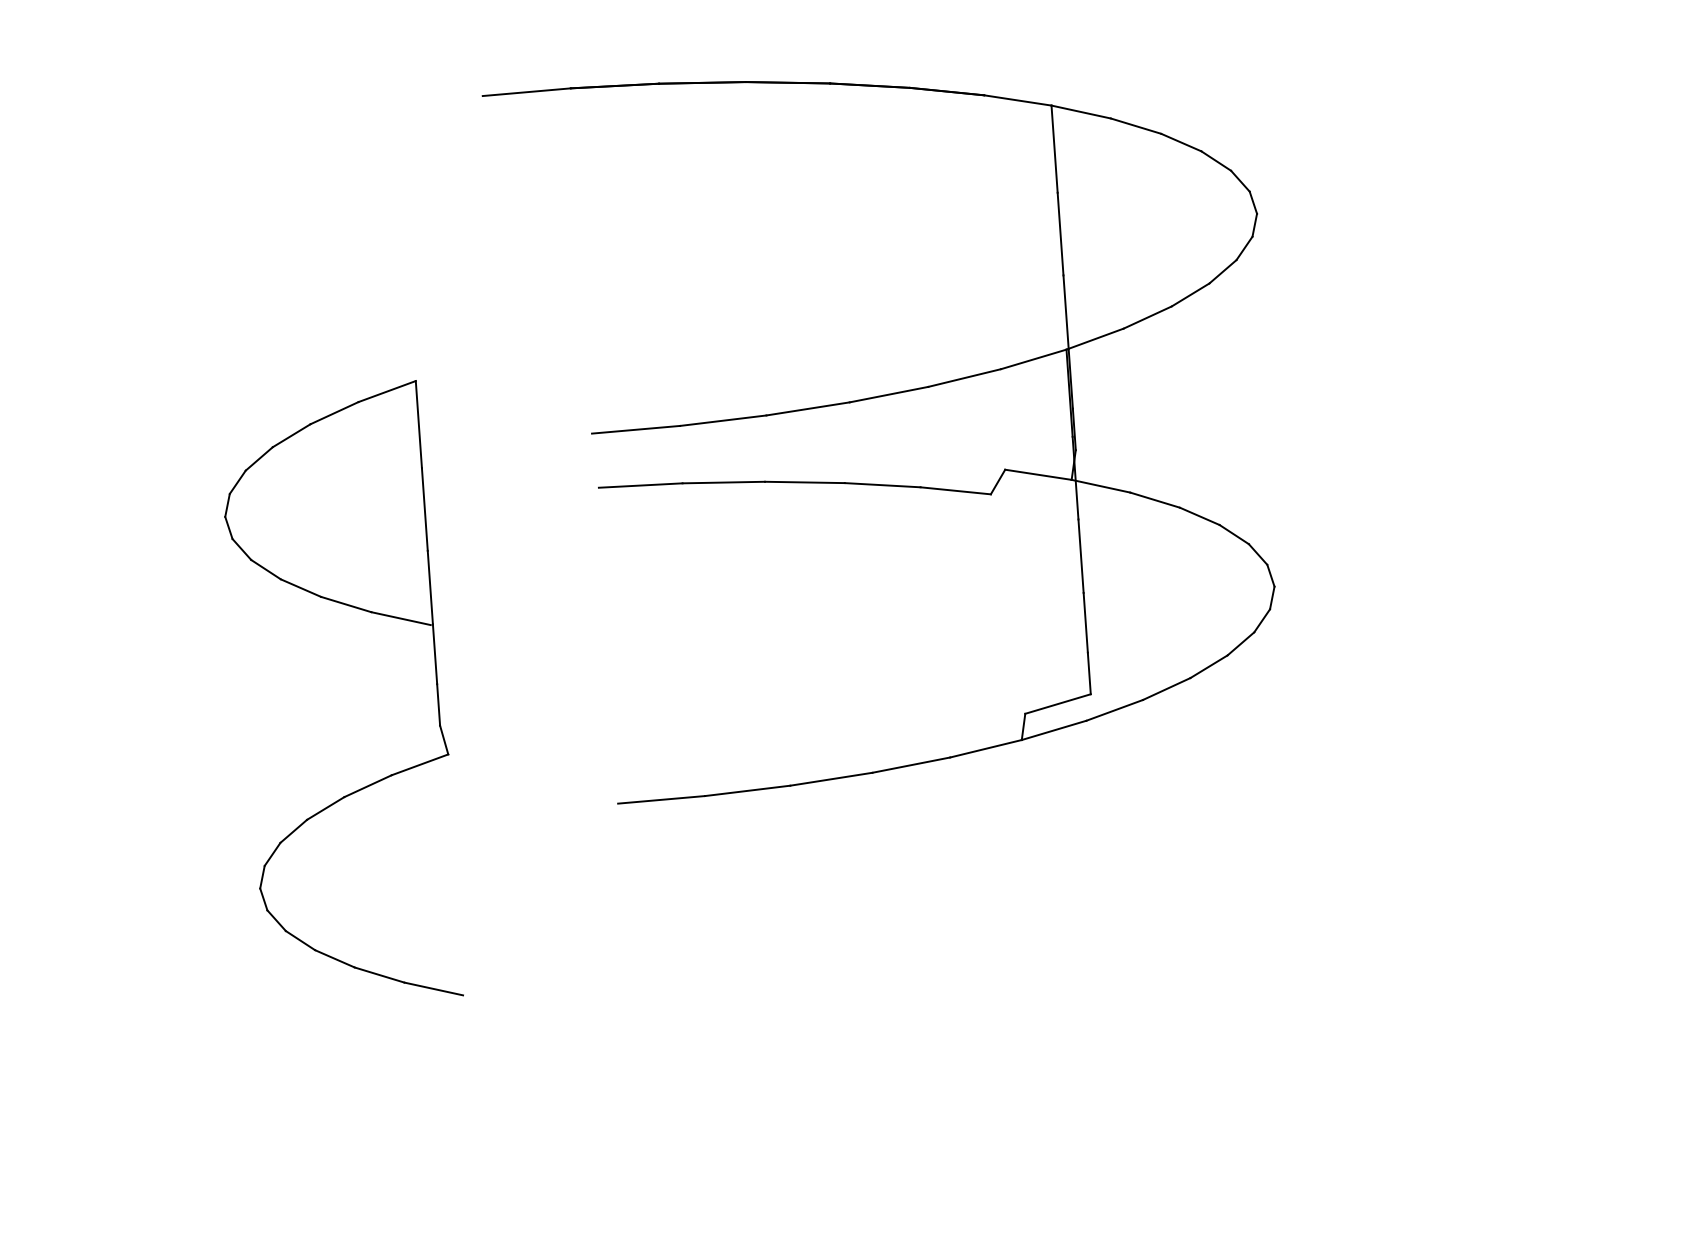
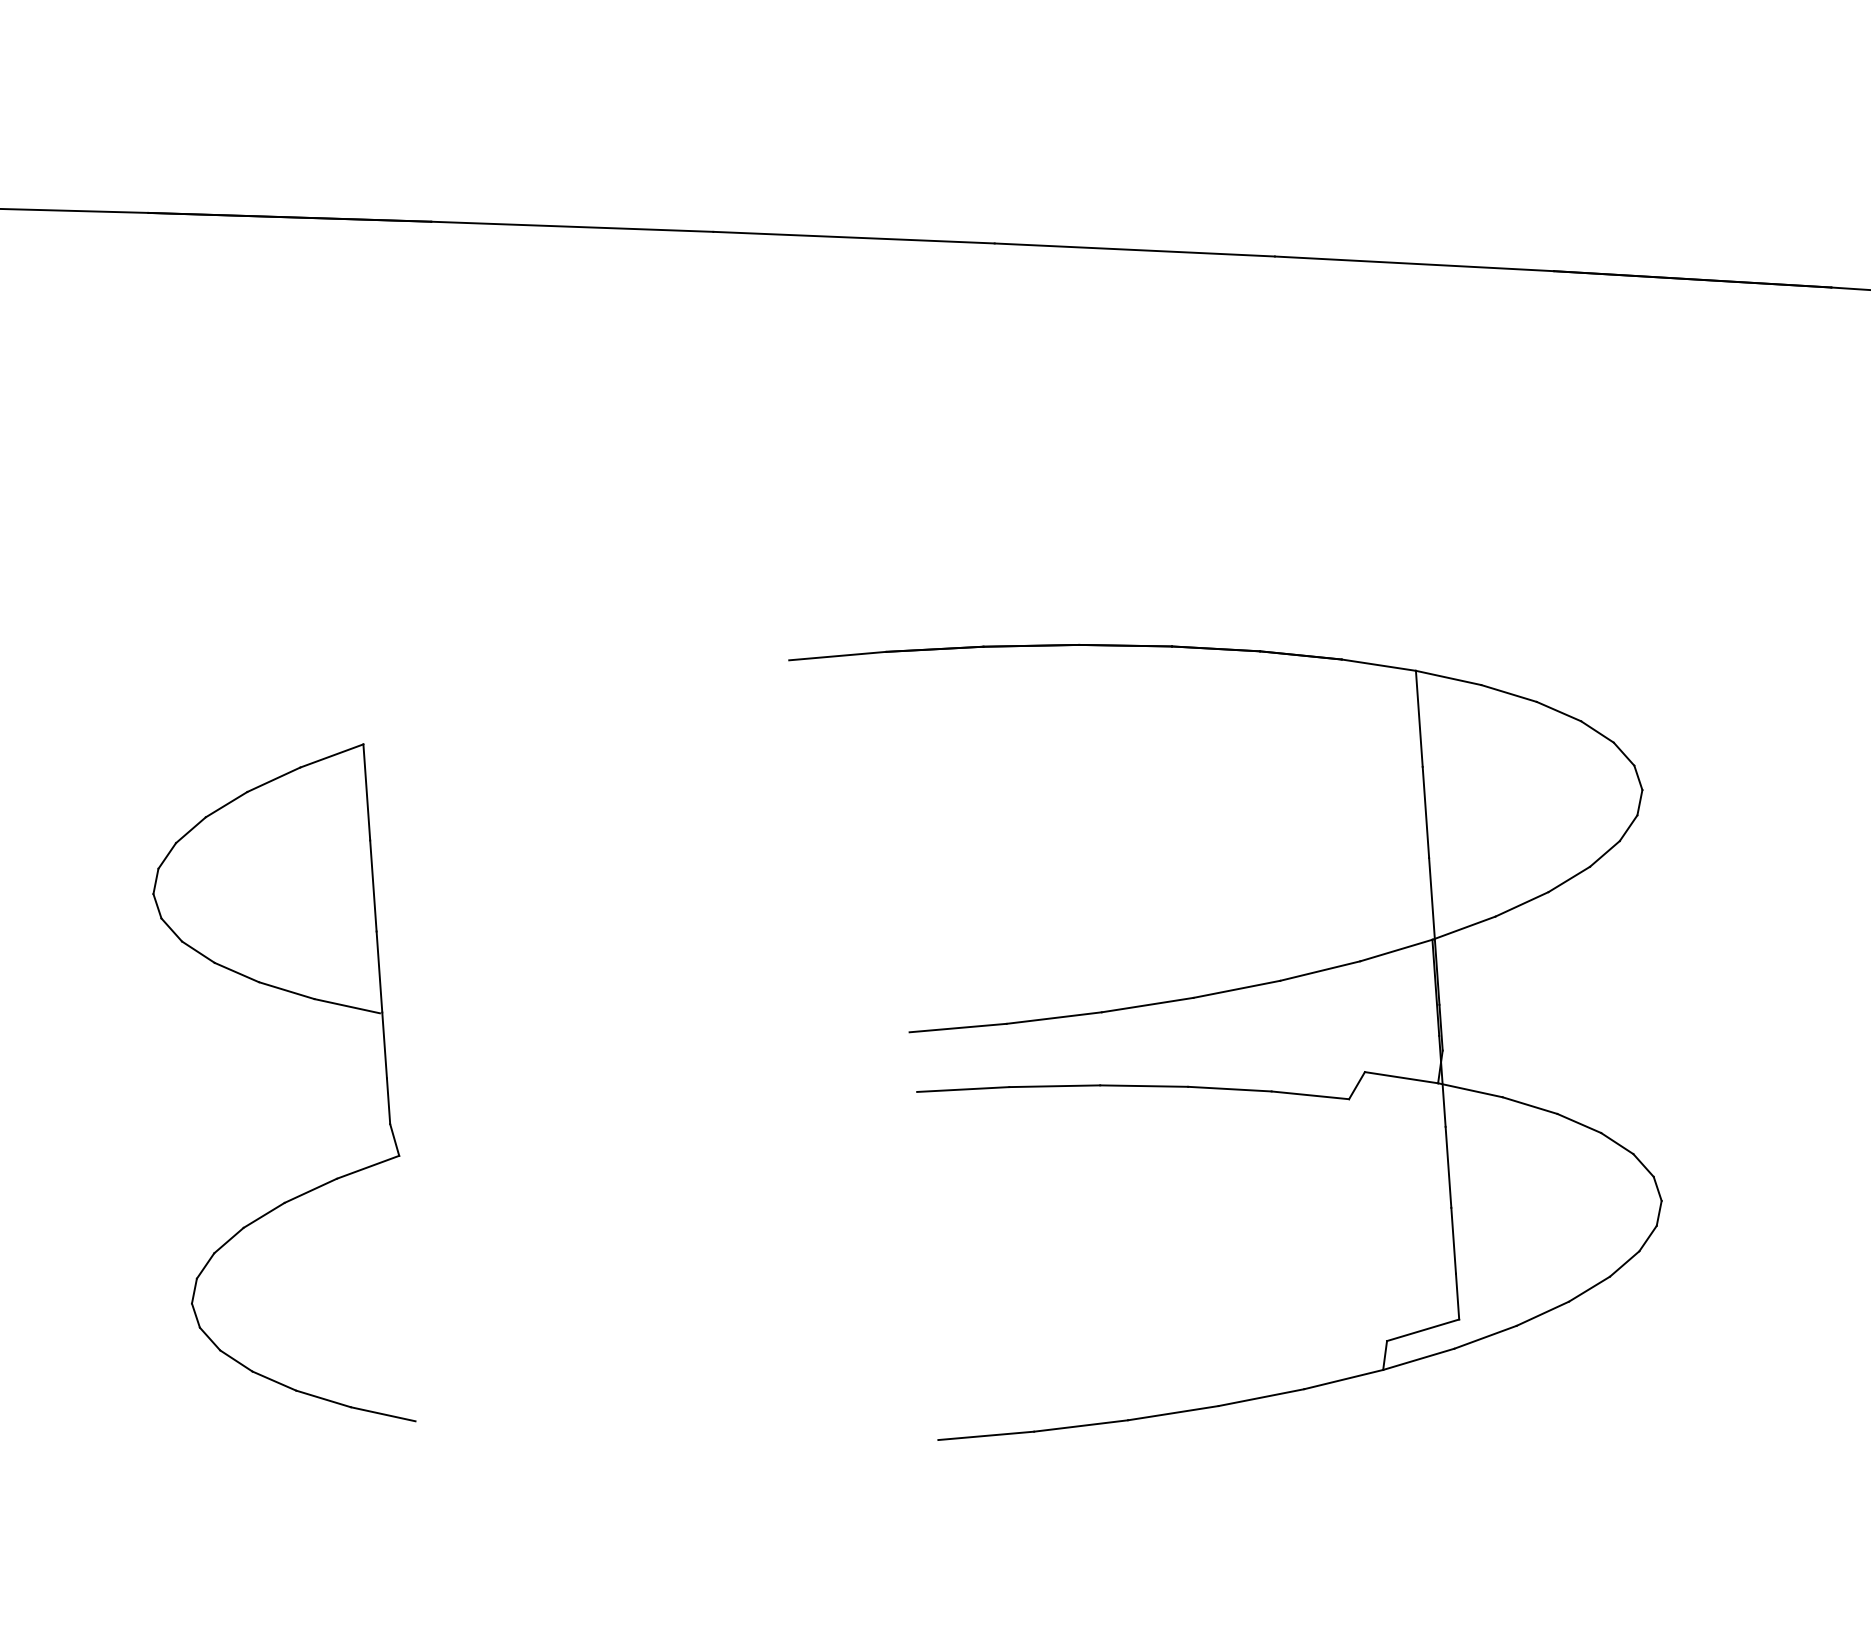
part: (876, 483) -> (1223, 1087), moved

